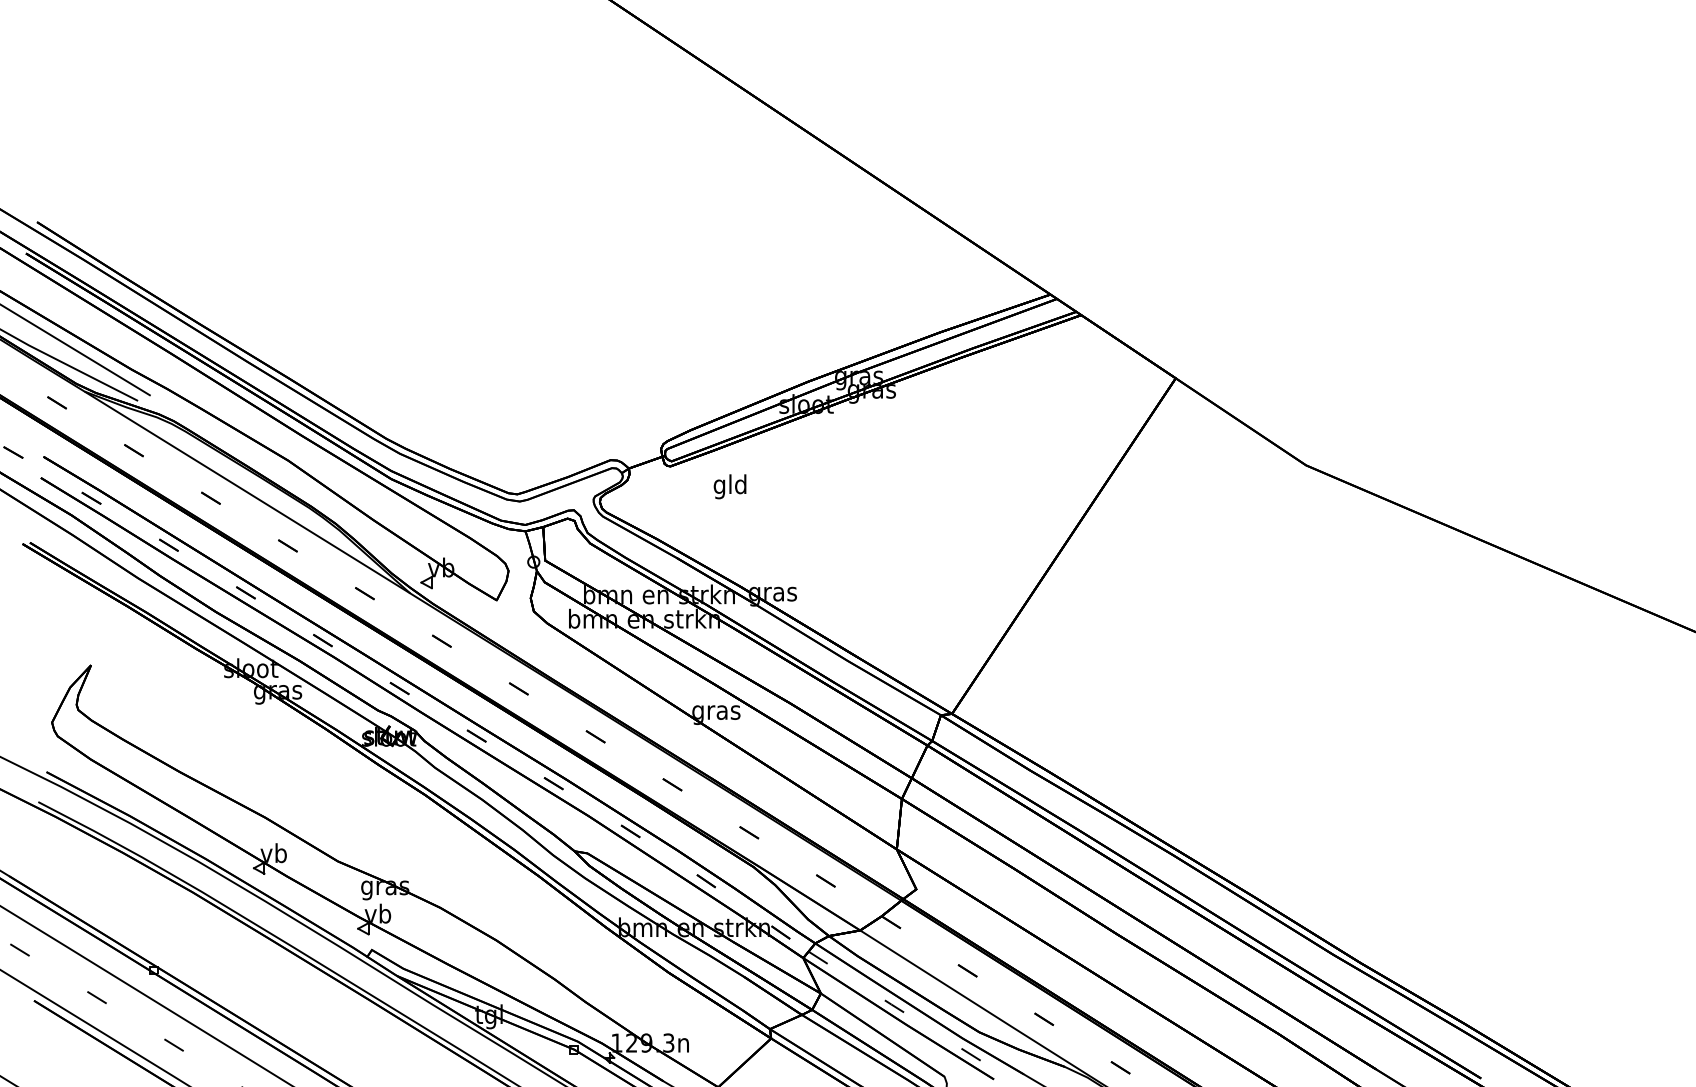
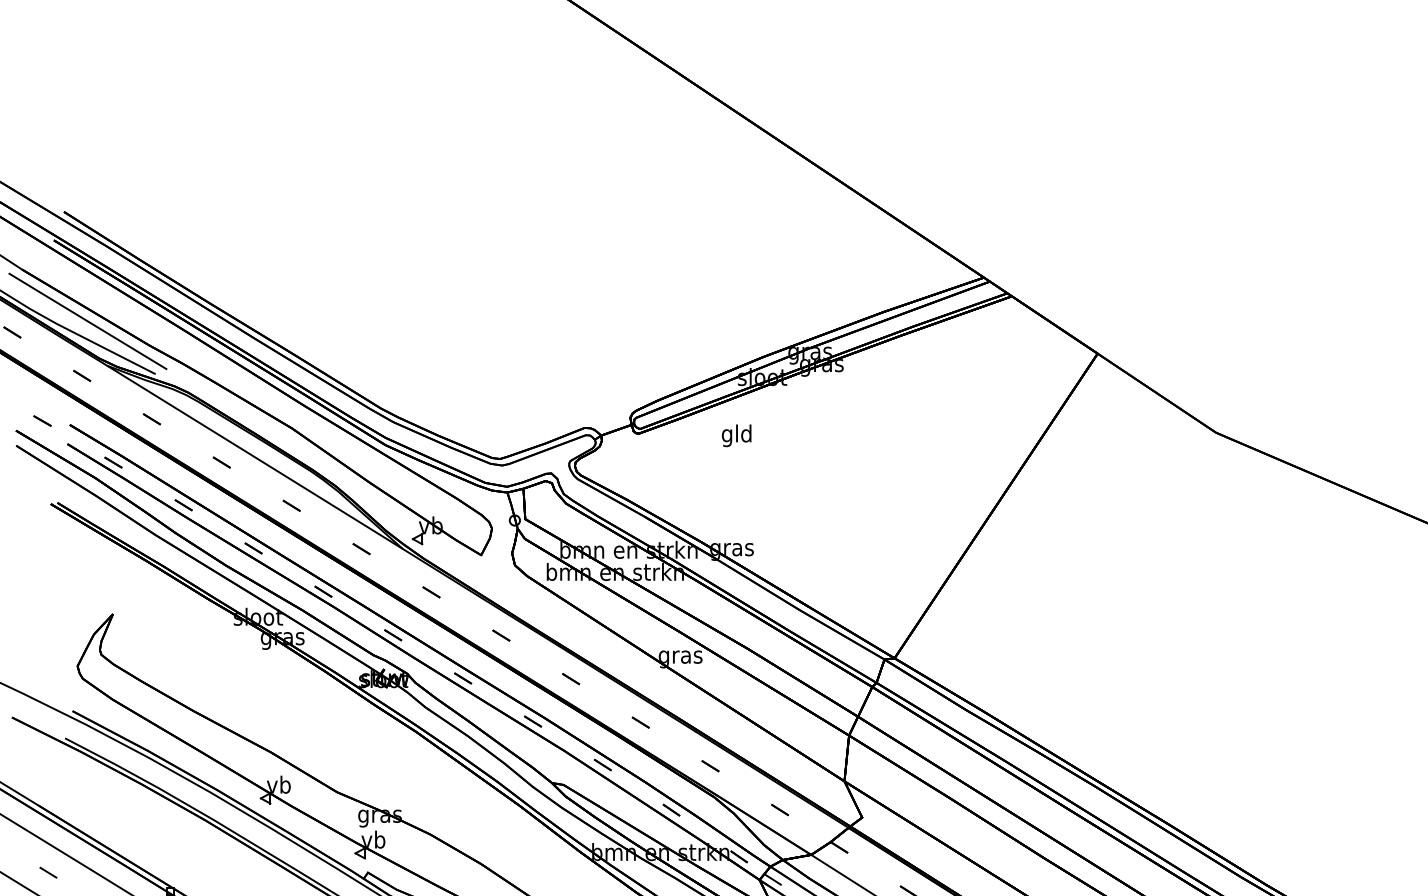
text: (729, 486) -> (736, 435), moved

